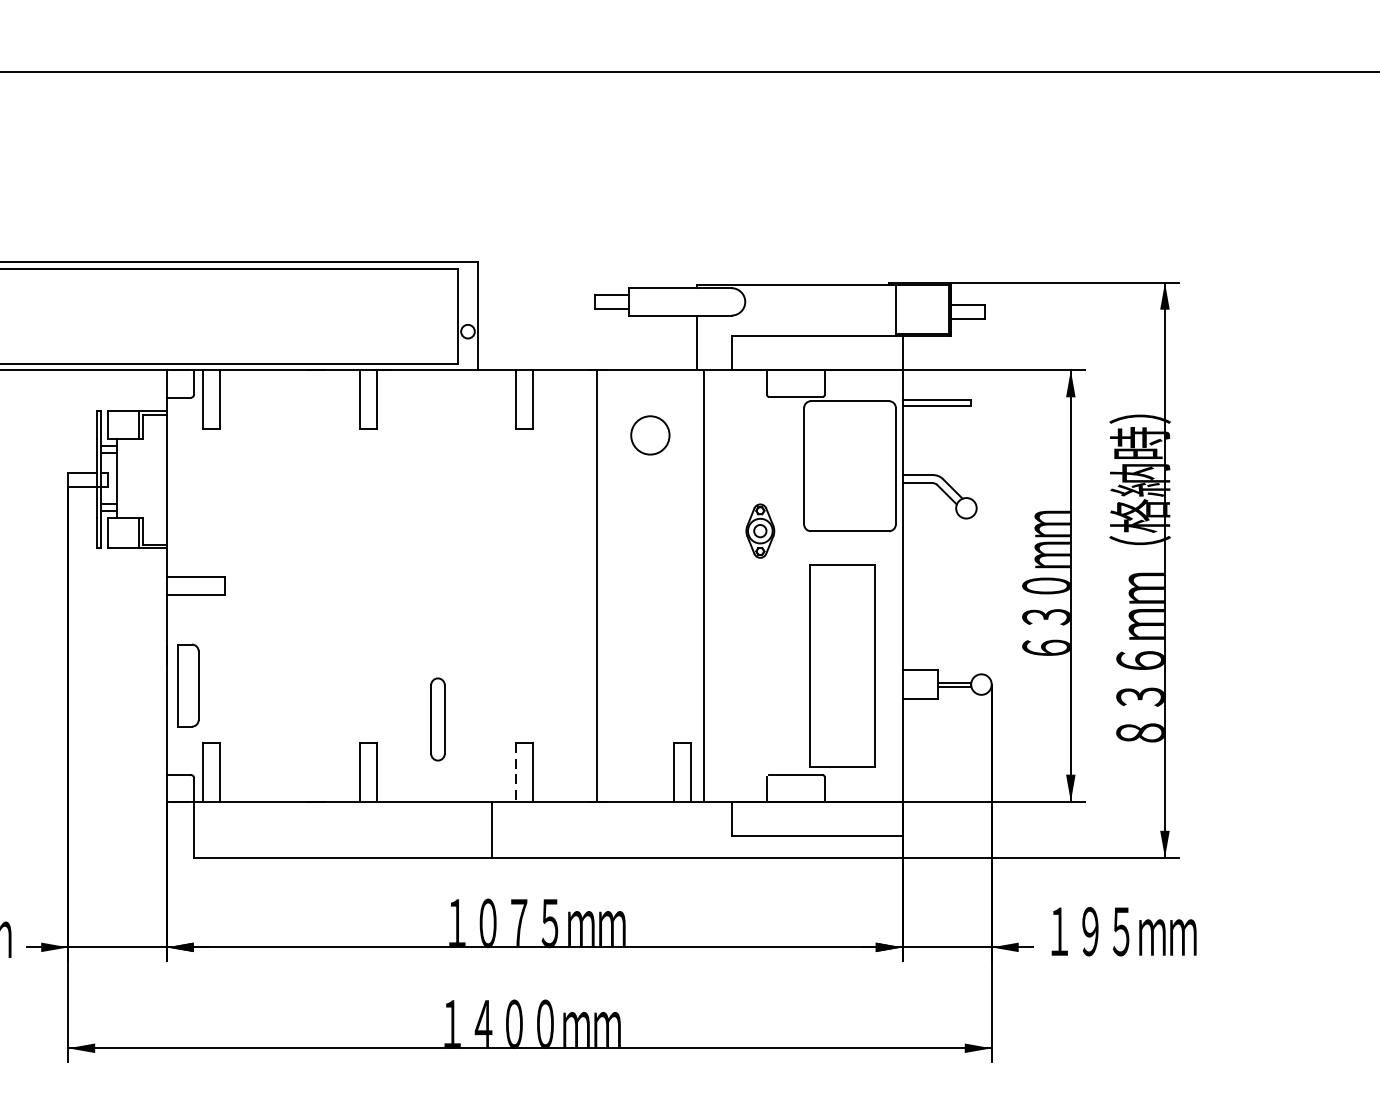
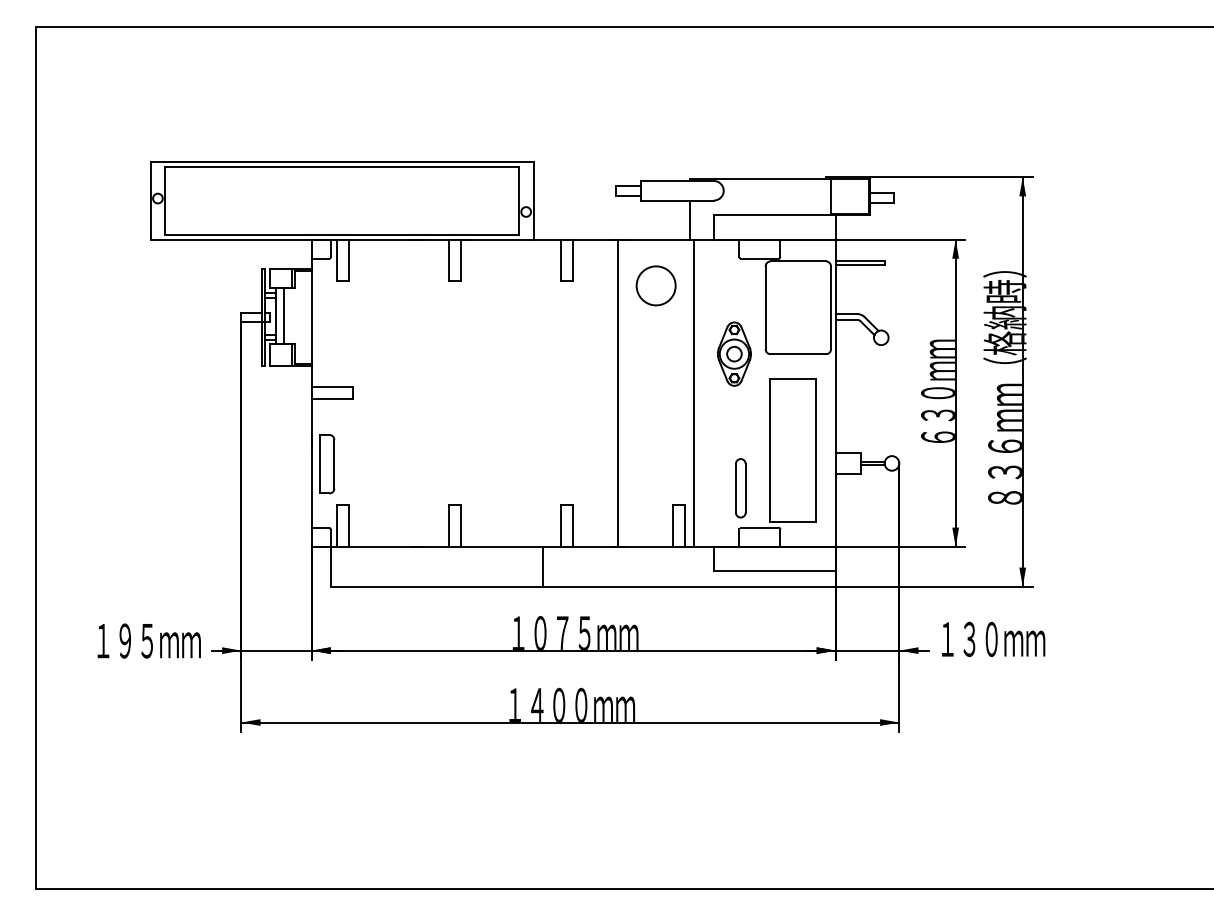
circle: (649, 434) -> (655, 285), size x1.43
line: (127, 478) -> (283, 316), added
part: (760, 530) -> (734, 353), size x1.67
part: (437, 719) -> (740, 488), moved
line: (516, 773) -> (560, 526), dashed -> solid
text: (1105, 930) -> (980, 638), １９５ｍｍ -> １３０ｍｍ

